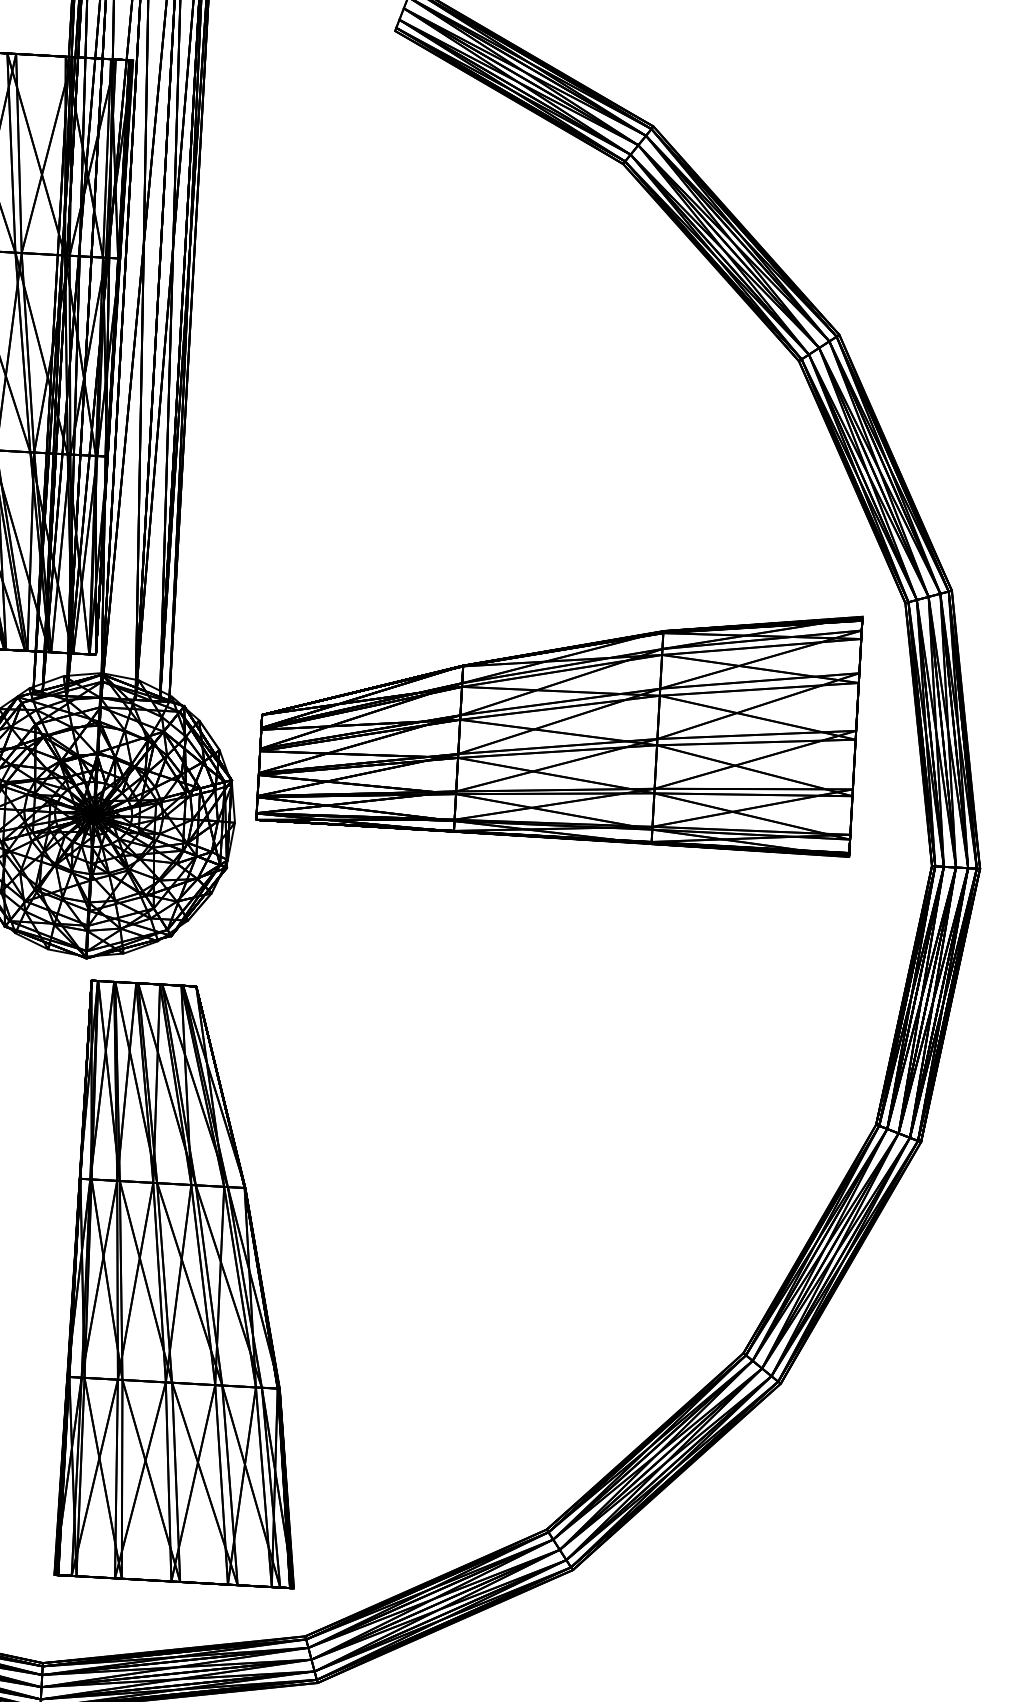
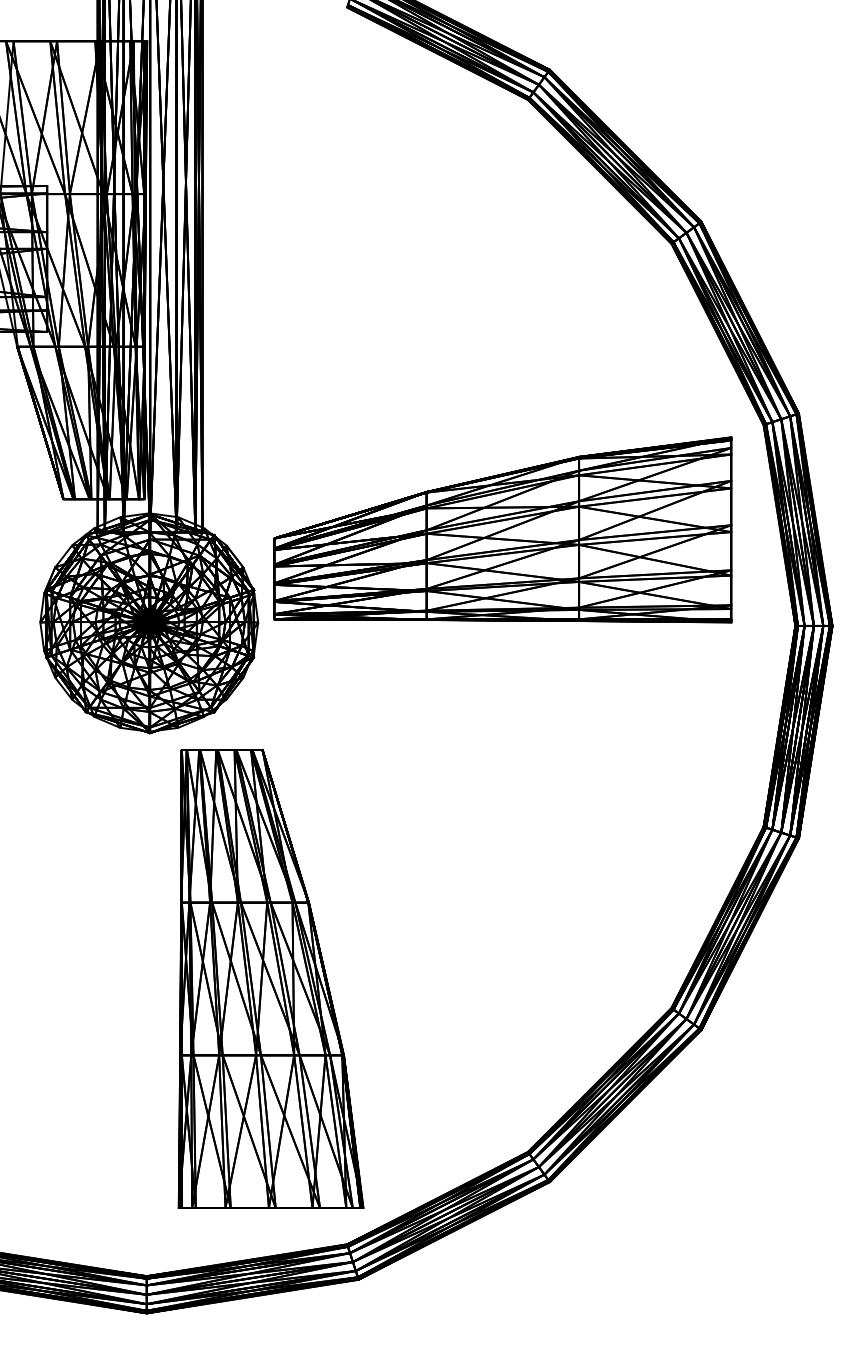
part: (190, 1283) -> (270, 978), moved

